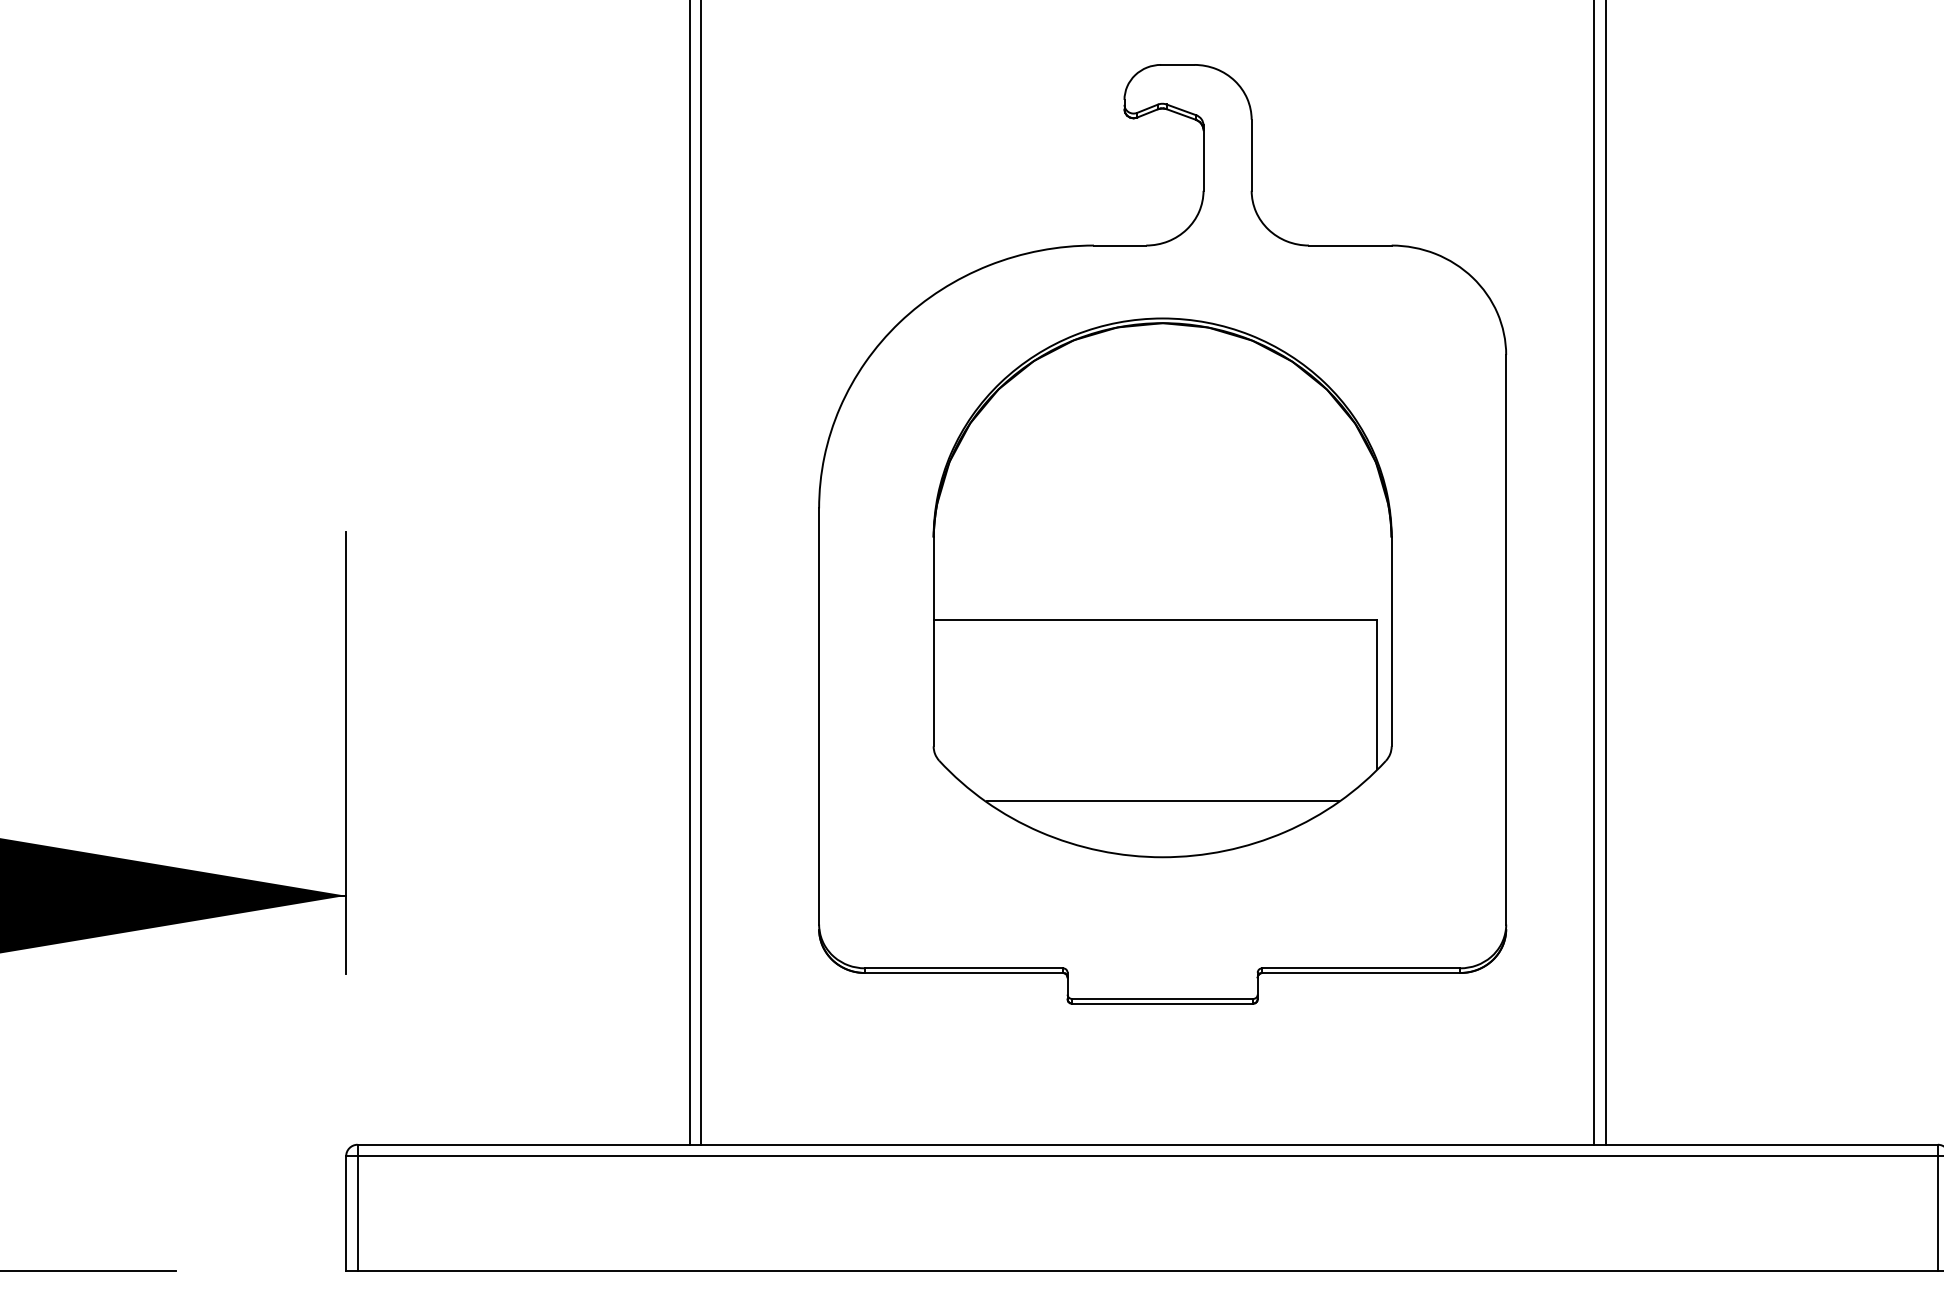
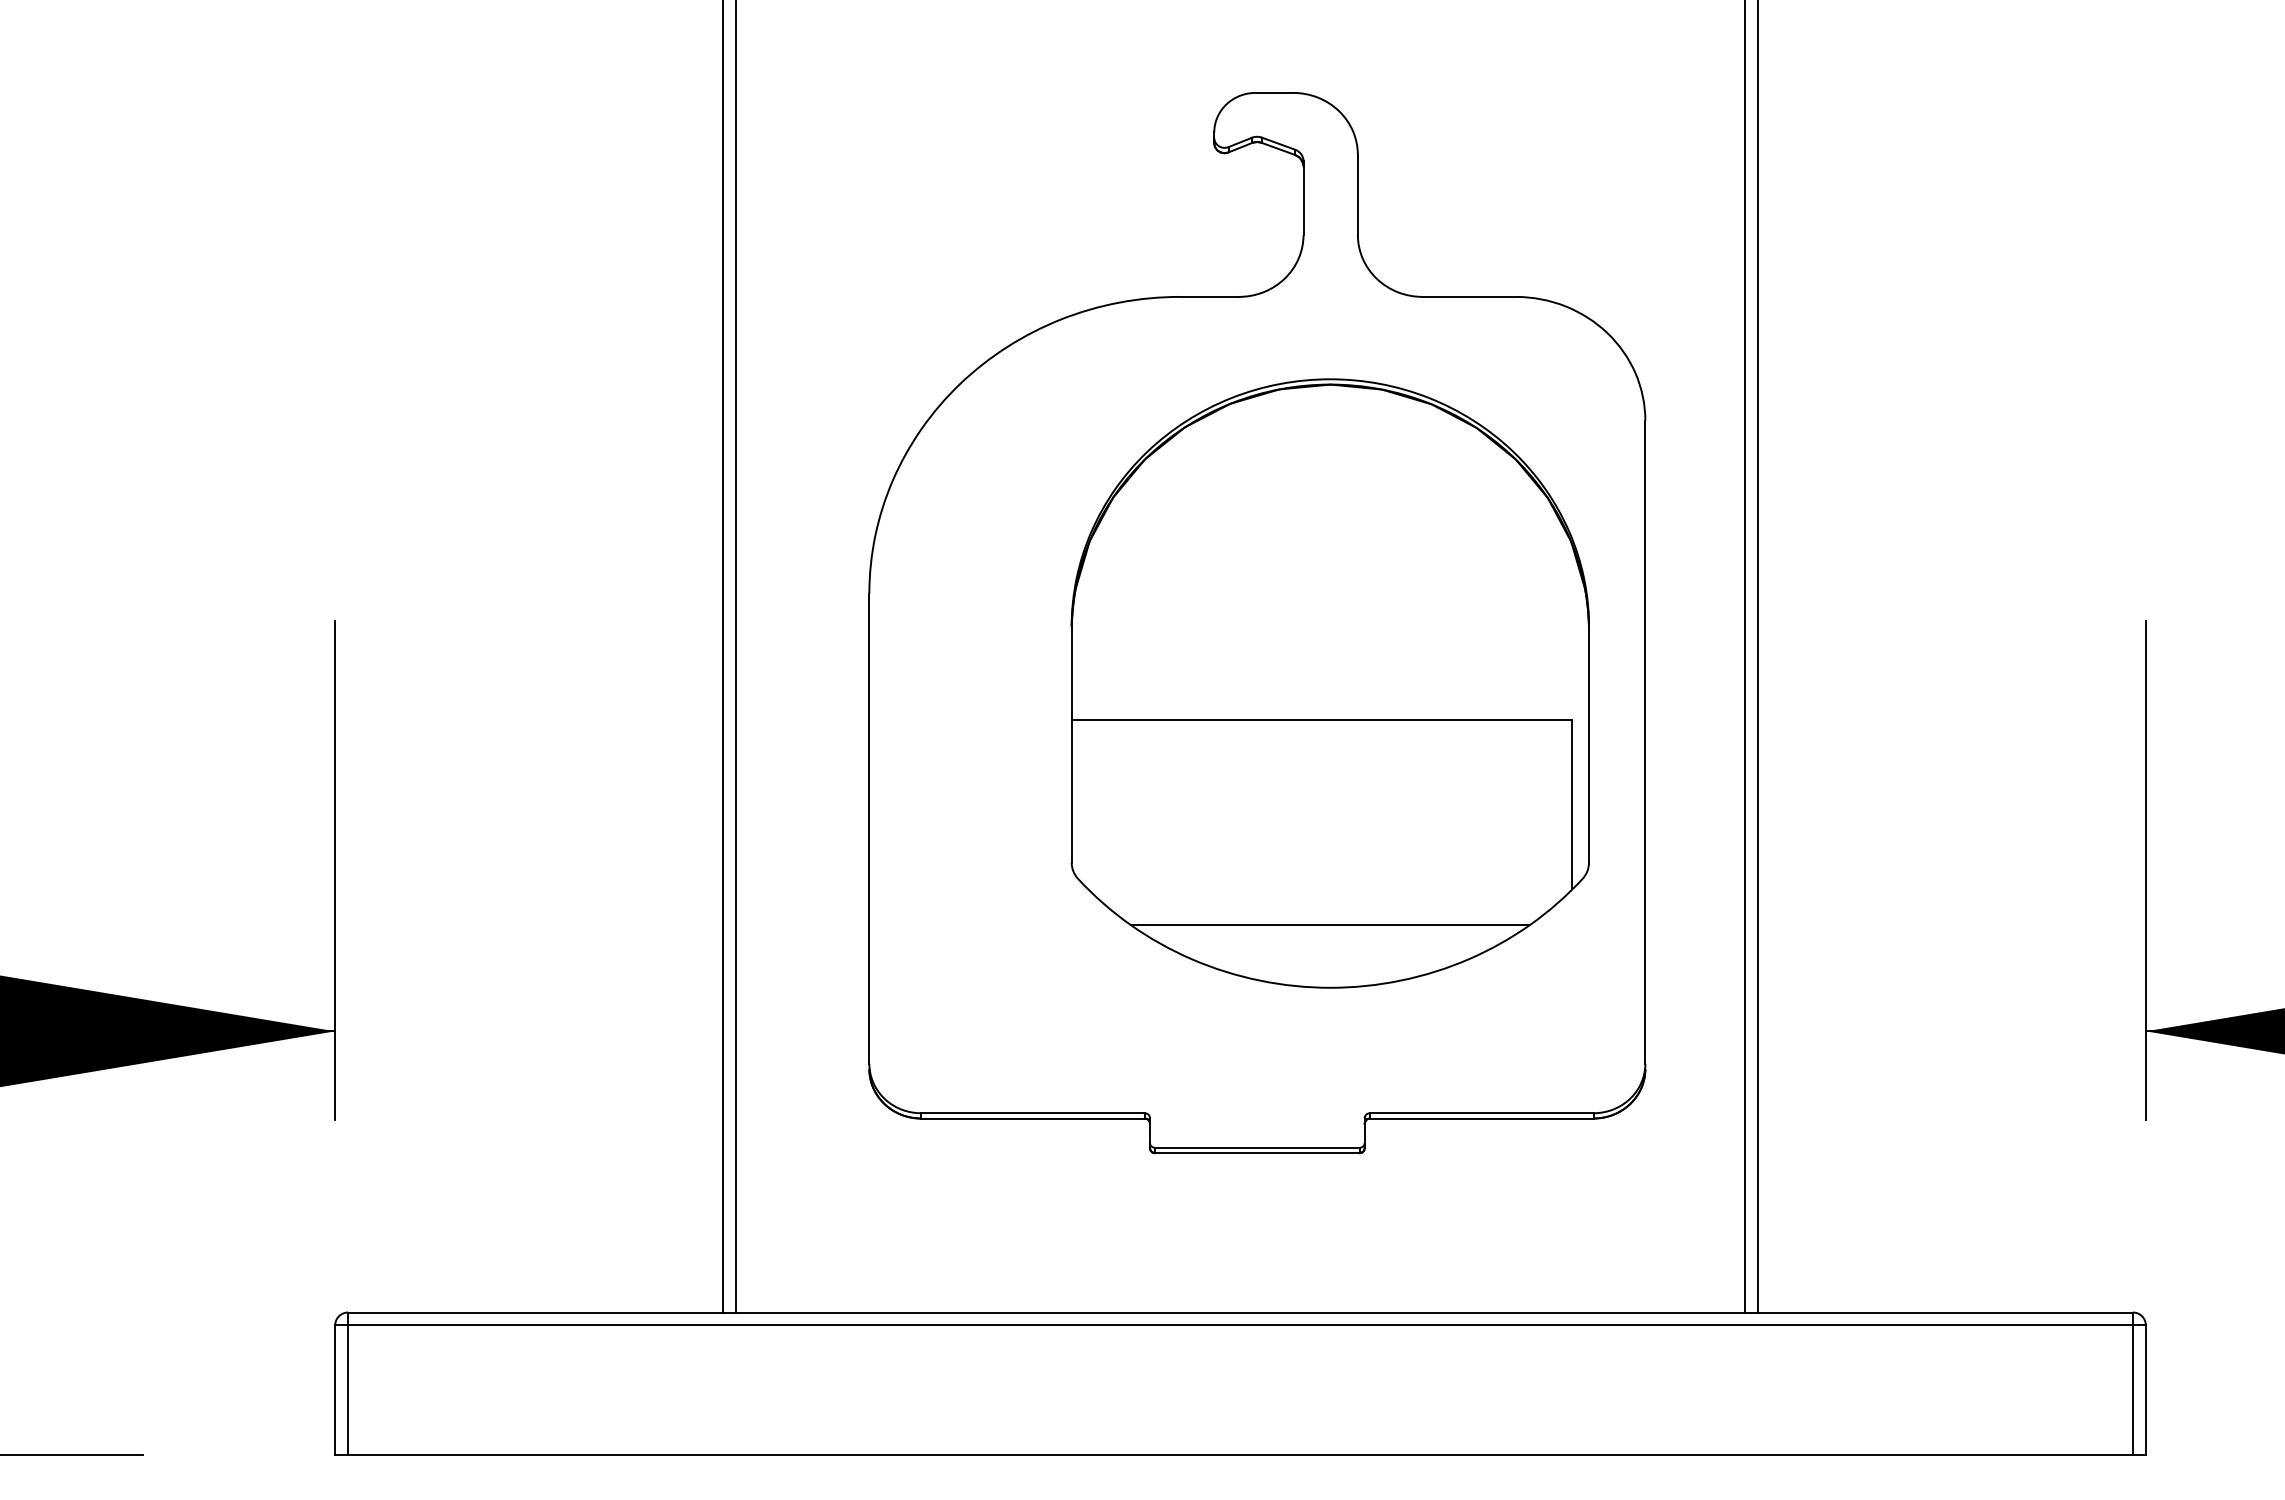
part: (1161, 587) -> (1329, 683), moved

